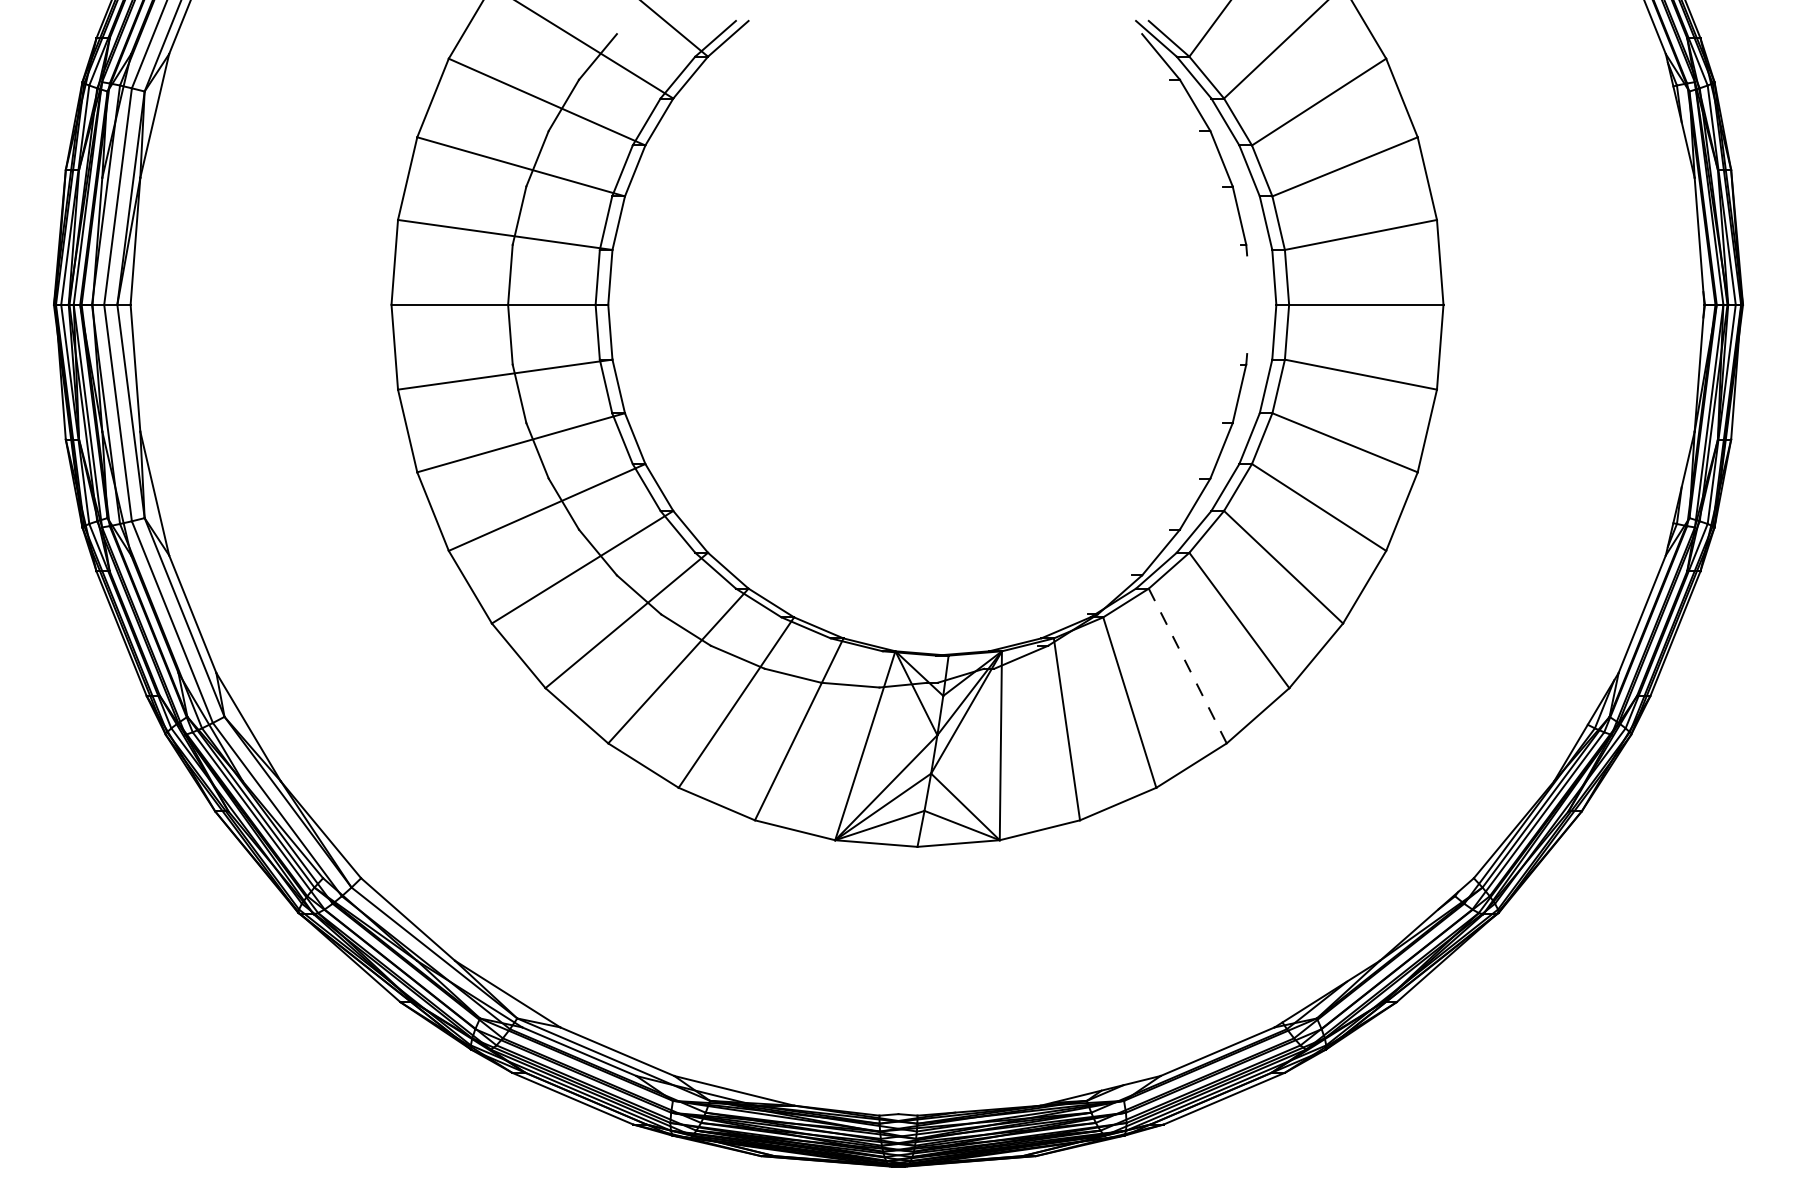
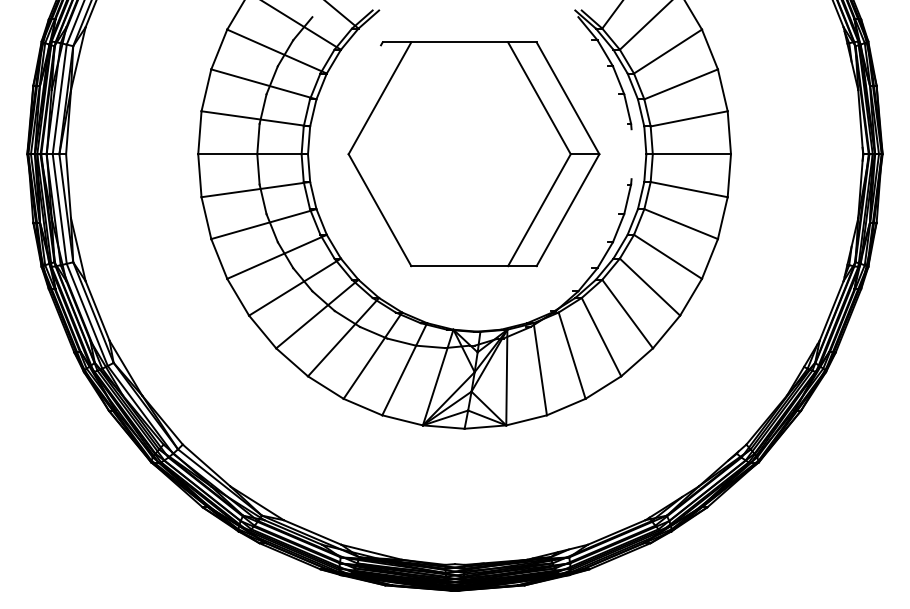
part: (935, 305) -> (473, 154), added
line: (1187, 666) -> (601, 337), dashed -> solid

